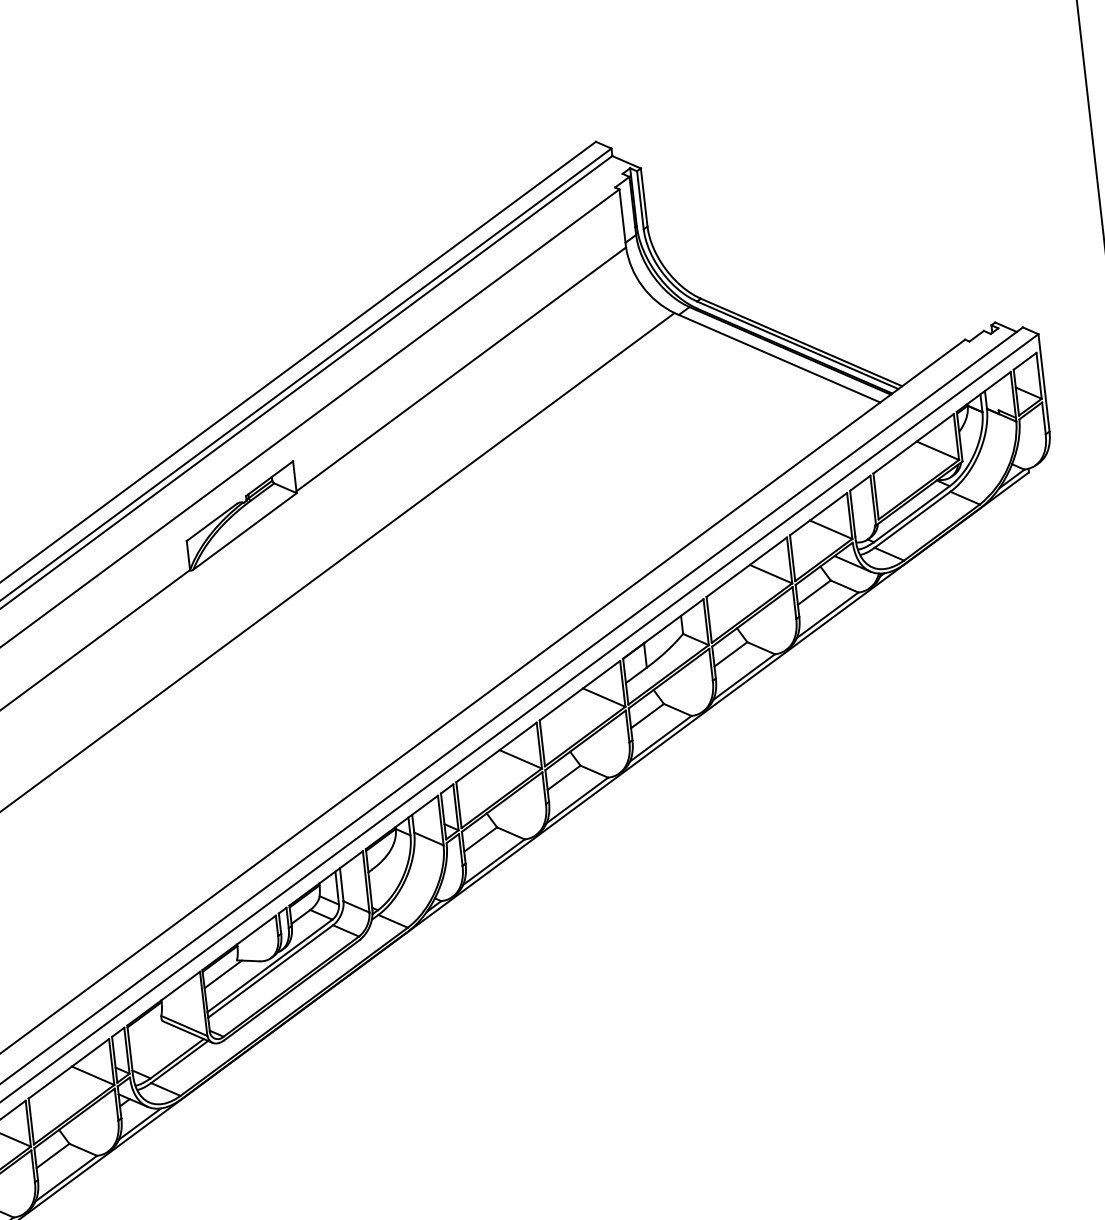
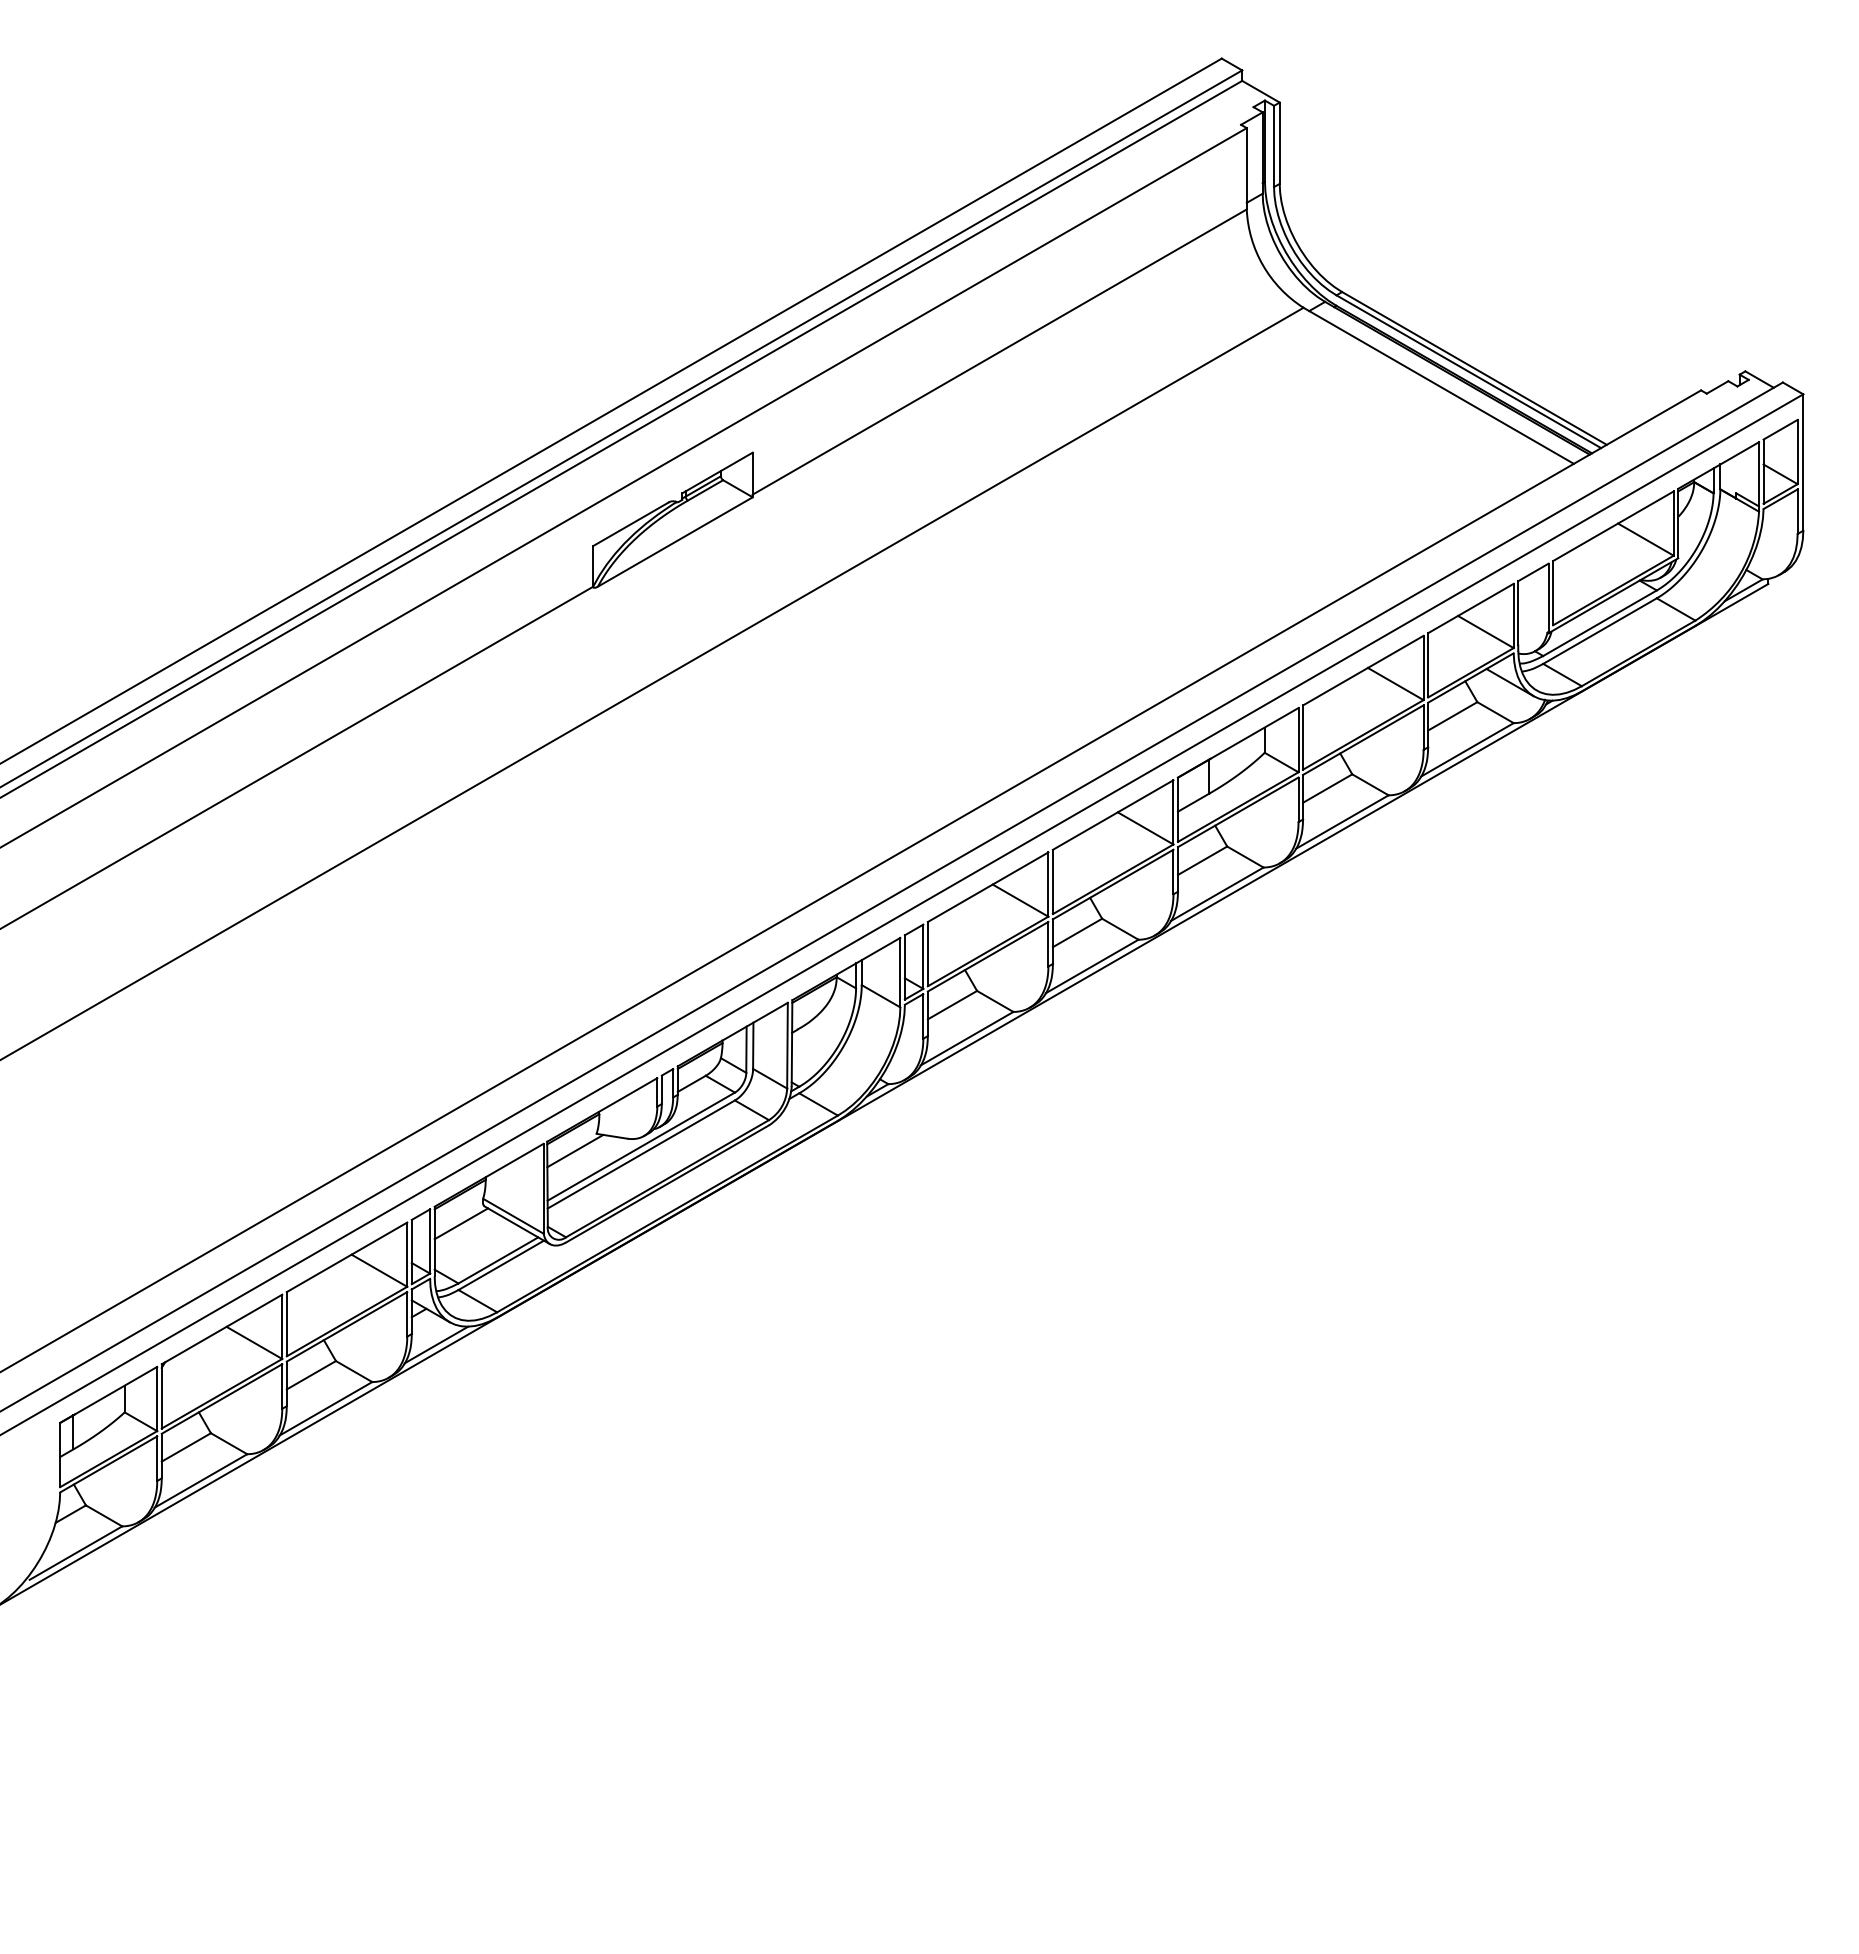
line: (147, 1035) -> (461, 1223), added

